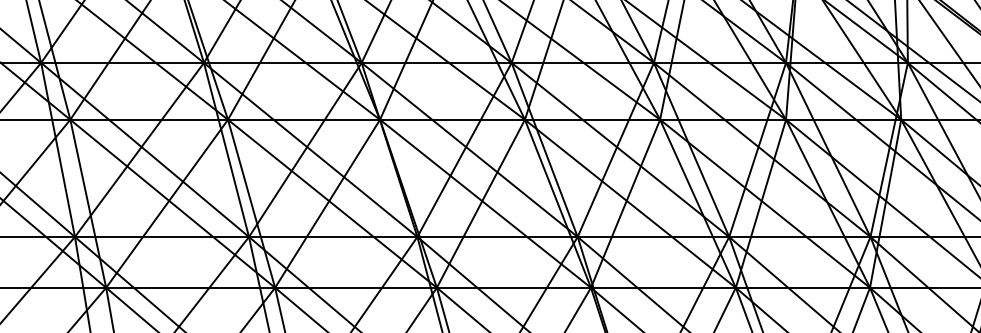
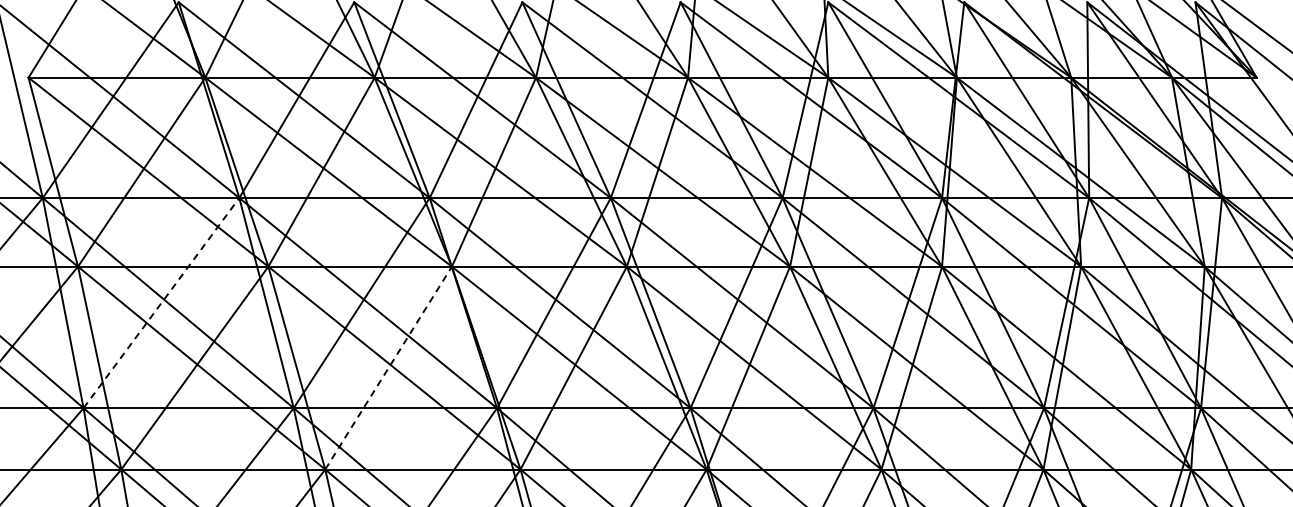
line: (139, 150) -> (161, 303), solid -> dashed
line: (327, 204) -> (388, 368), solid -> dashed

